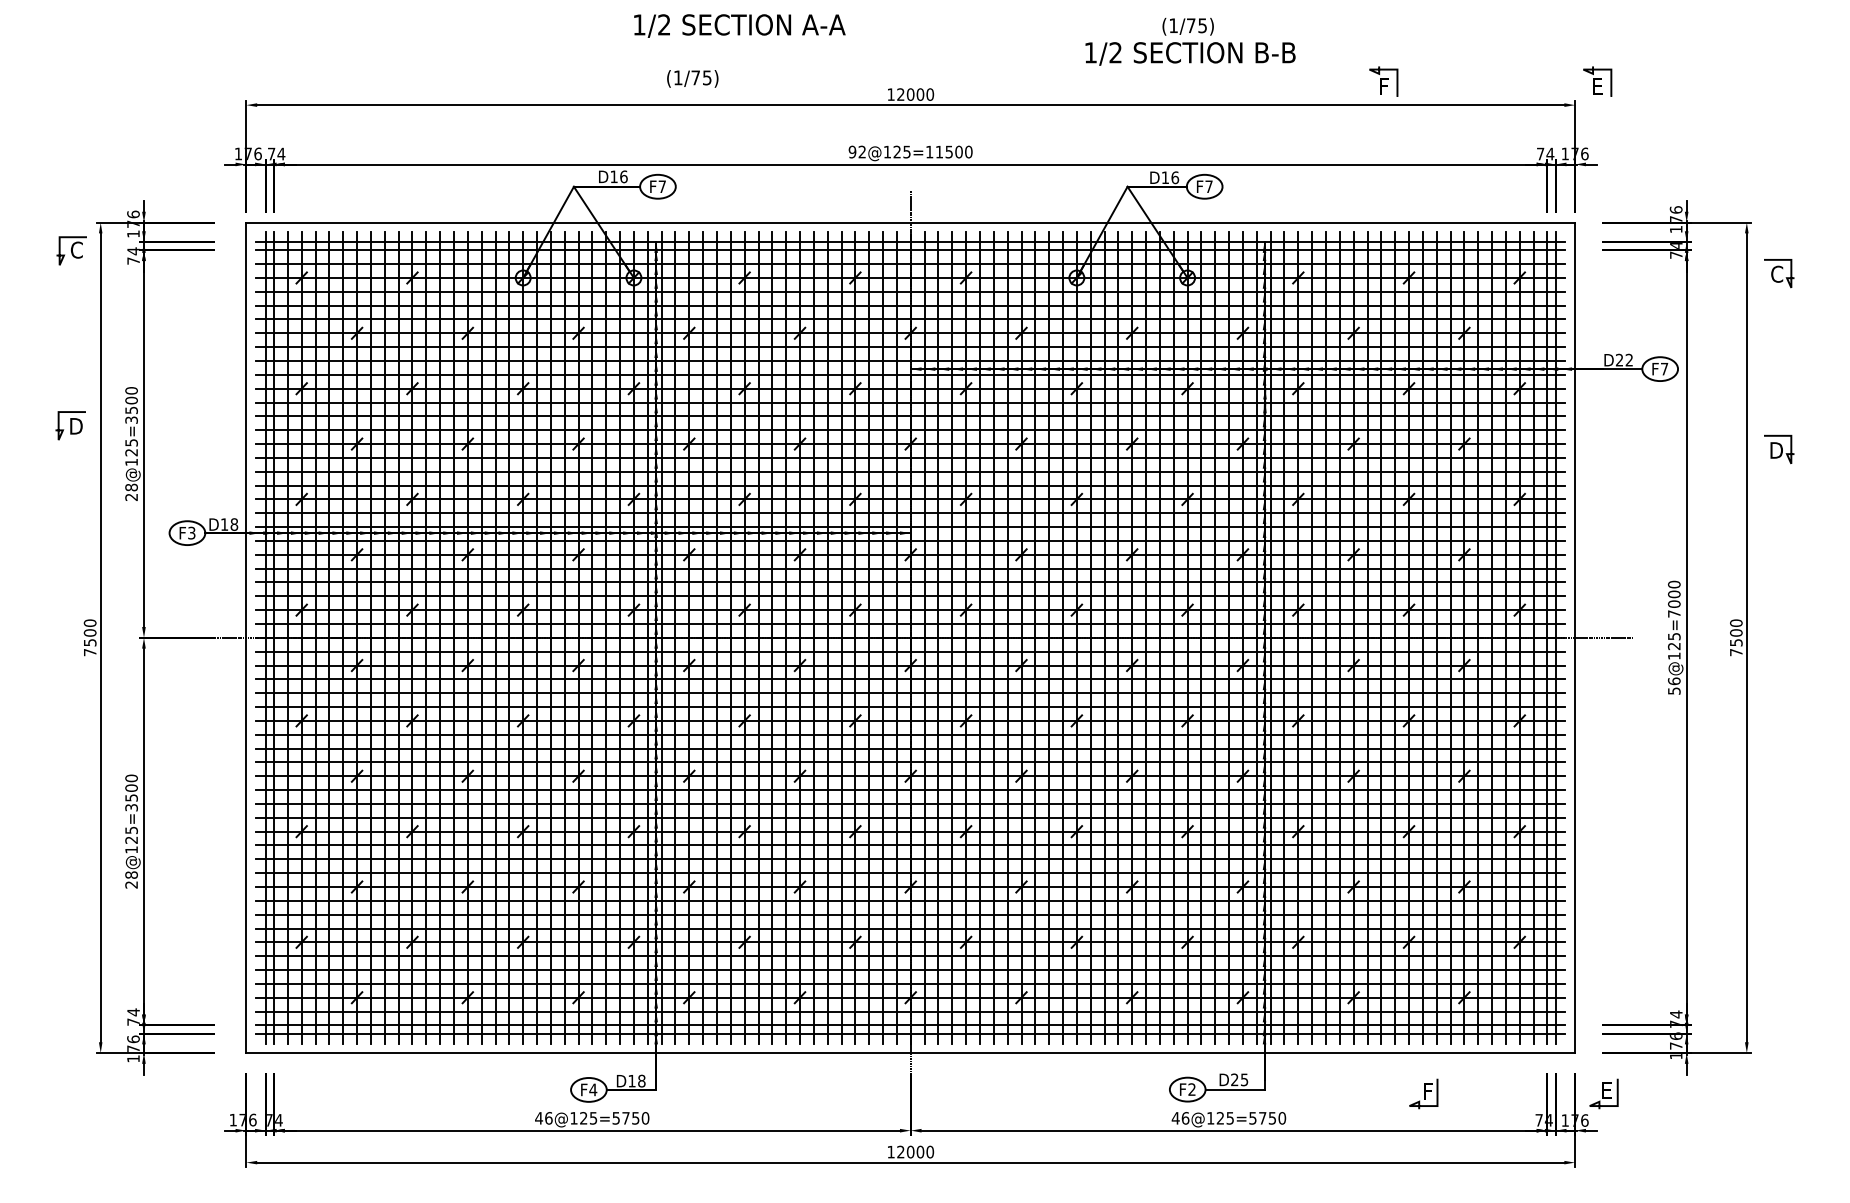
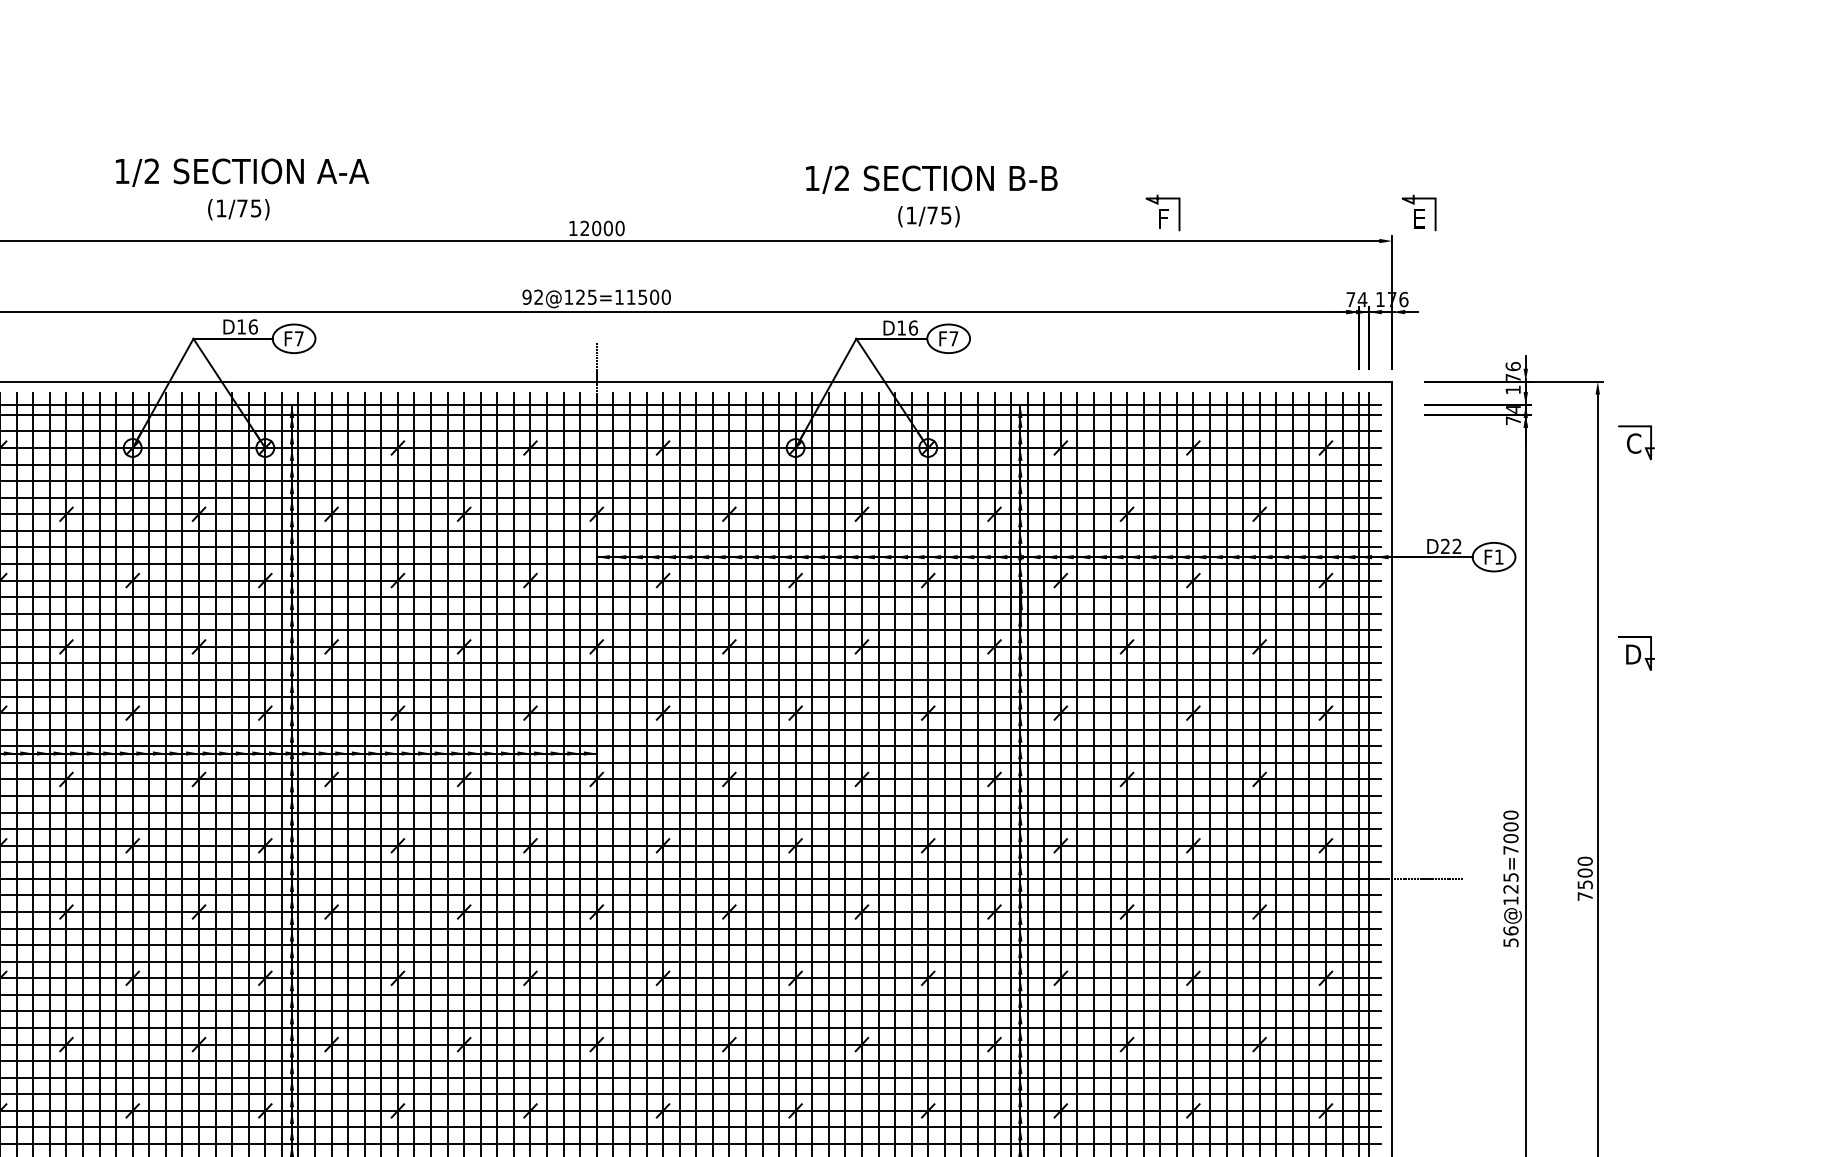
text: (739, 25) -> (242, 172), moved
text: (1187, 26) -> (928, 216), moved
text: (692, 78) -> (238, 209), moved
text: (1664, 369) -> (1499, 557), F7 -> F1

